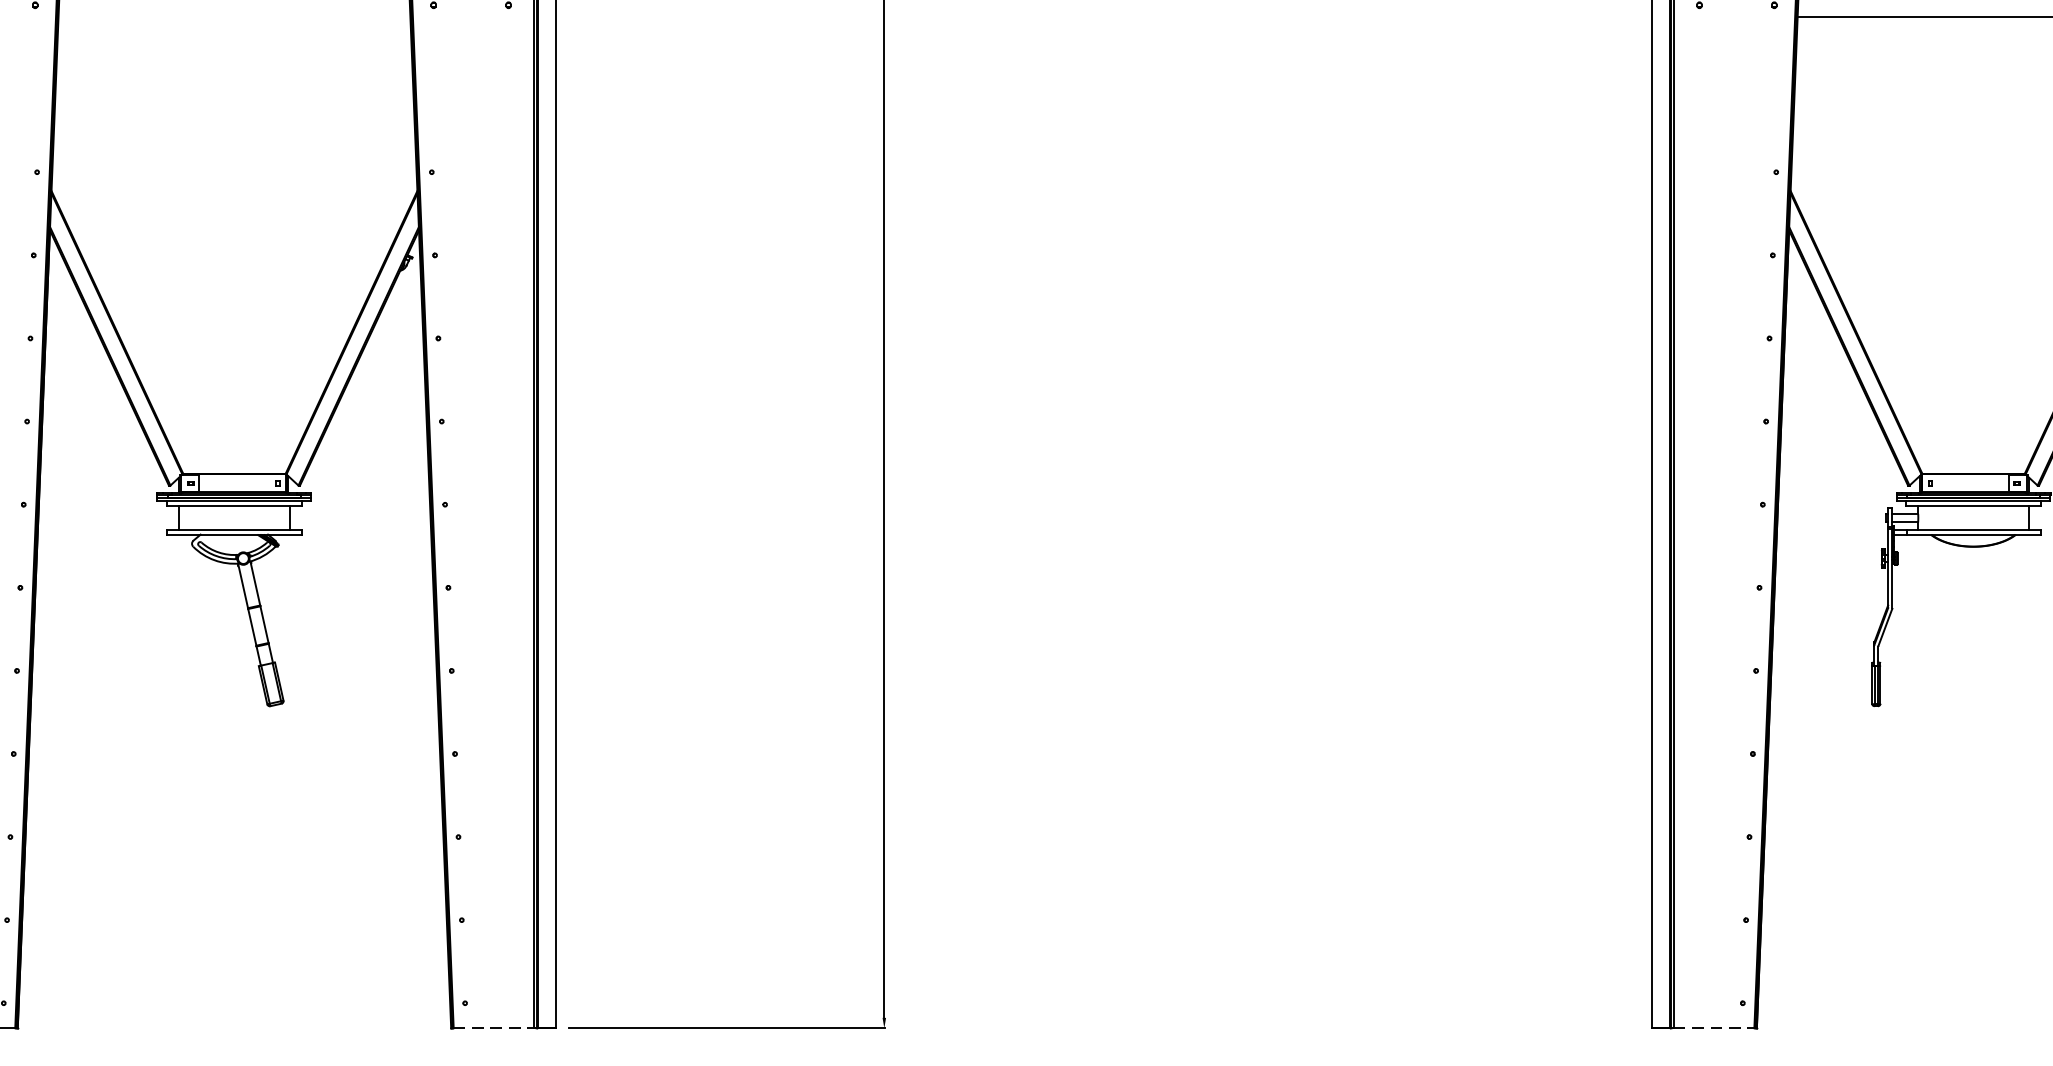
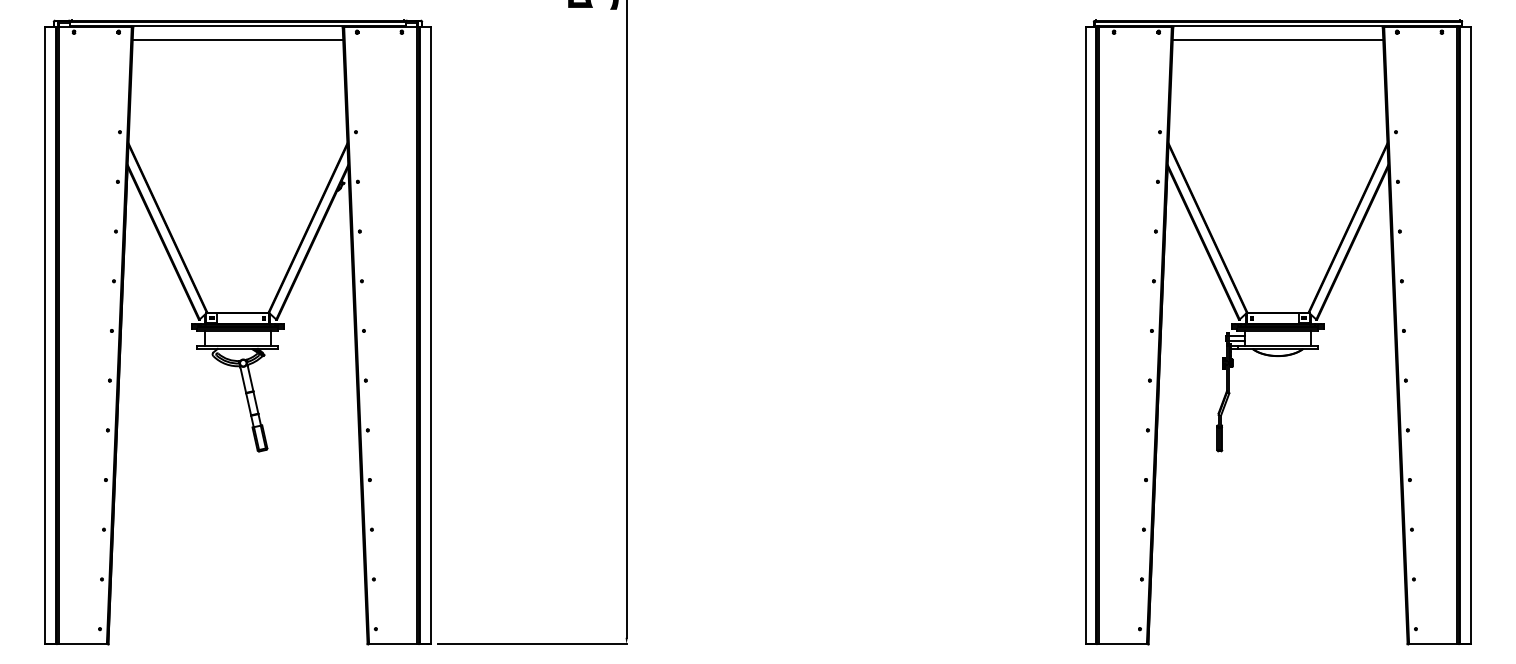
line: (233, 17) -> (237, 39), added
line: (494, 1028) -> (393, 644), dashed -> solid
line: (1715, 1028) -> (1123, 644), dashed -> solid

